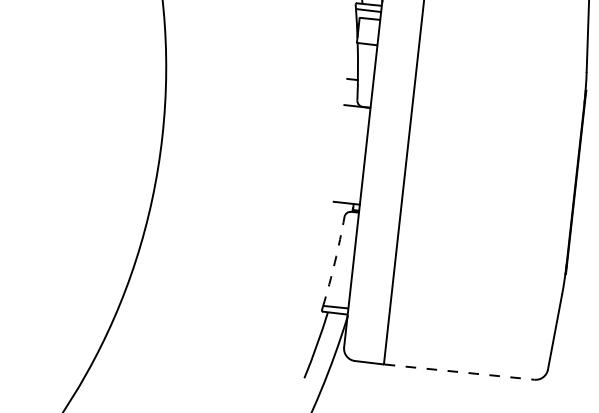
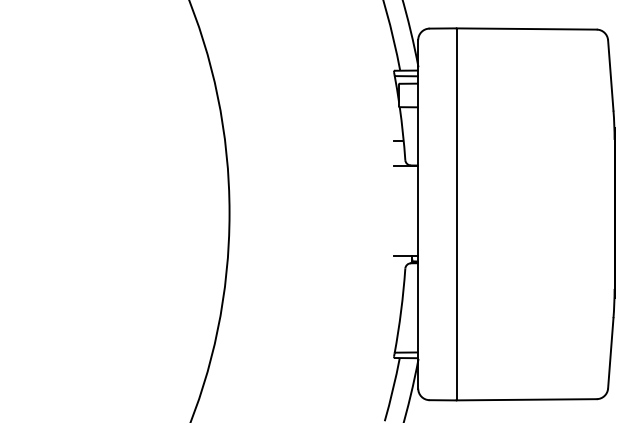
arc: (335, 262) -> (401, 311), dashed -> solid
line: (460, 371) -> (527, 399), dashed -> solid

